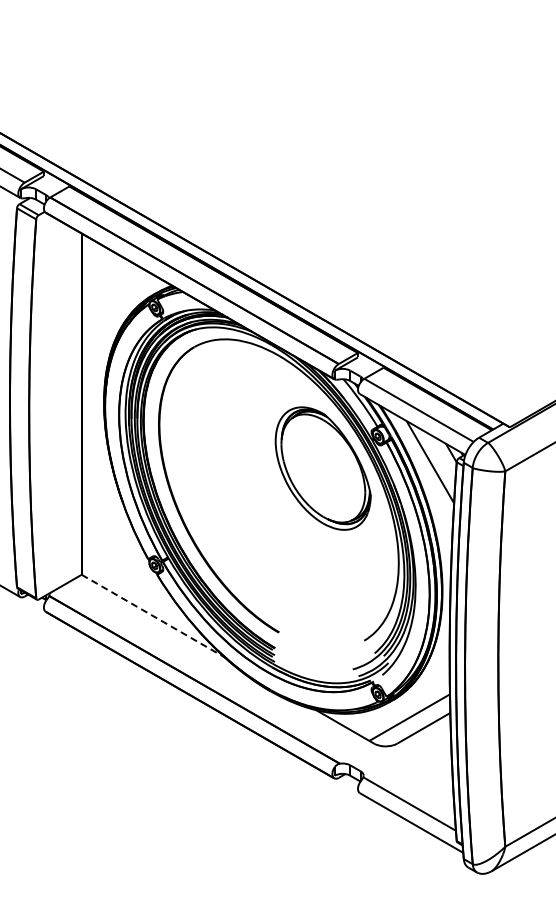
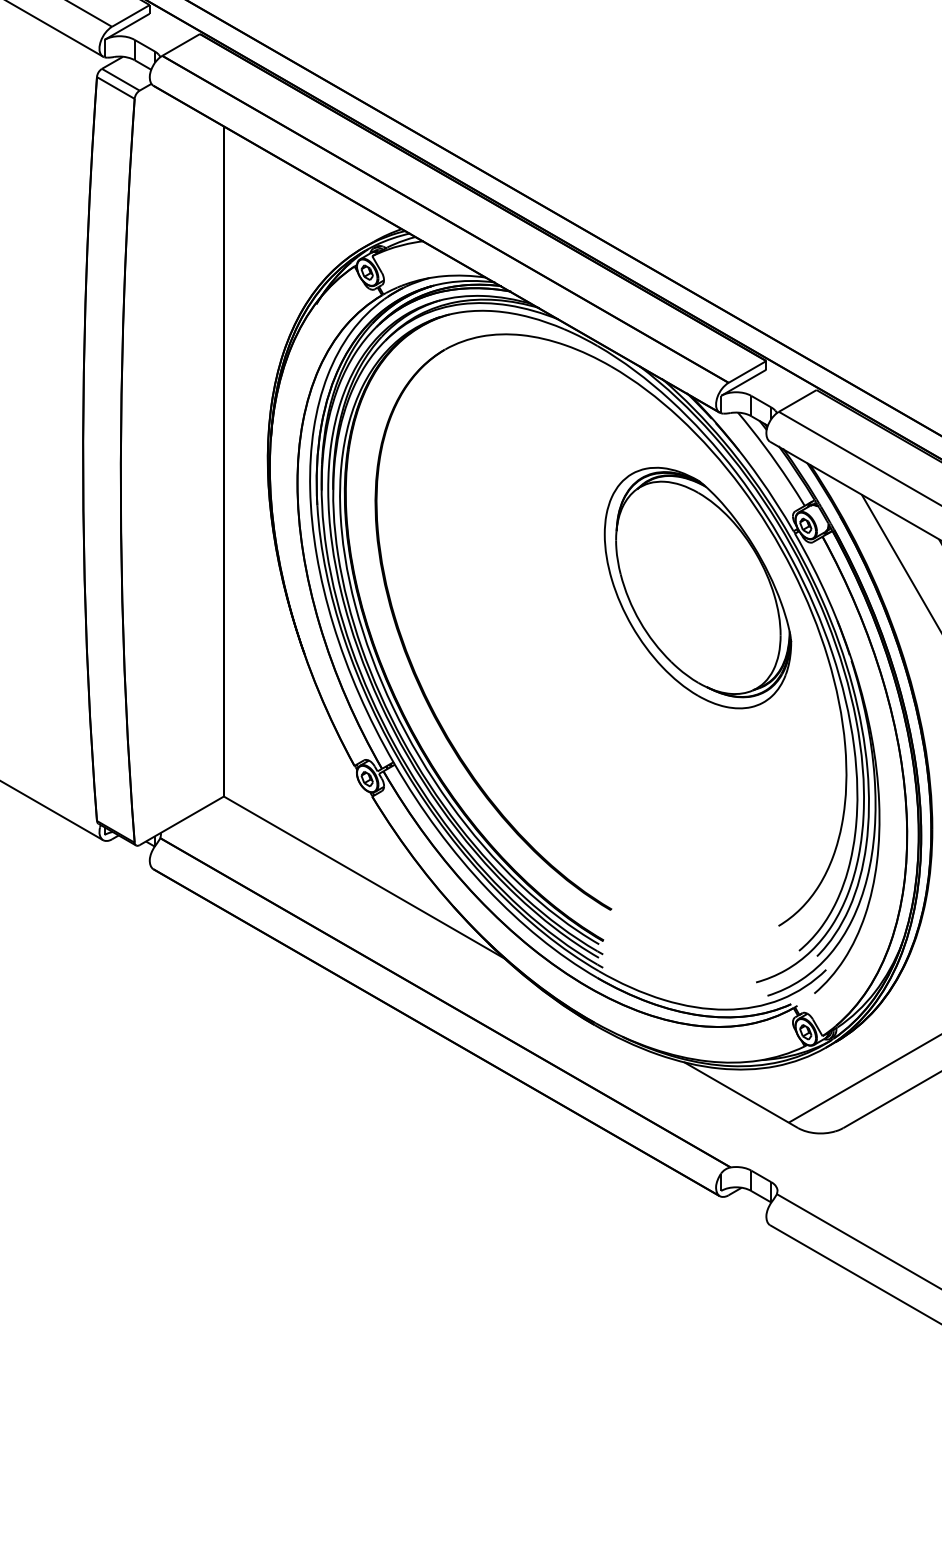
line: (153, 616) -> (364, 878), dashed -> solid

